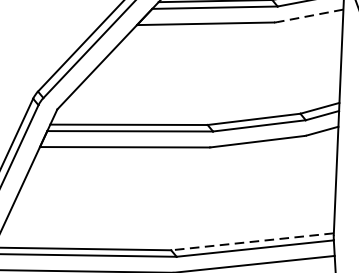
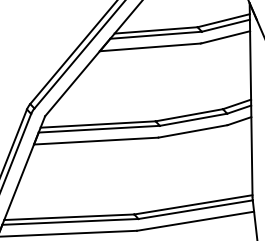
line: (310, 16) -> (226, 37), dashed -> solid
line: (252, 241) -> (193, 204), dashed -> solid

